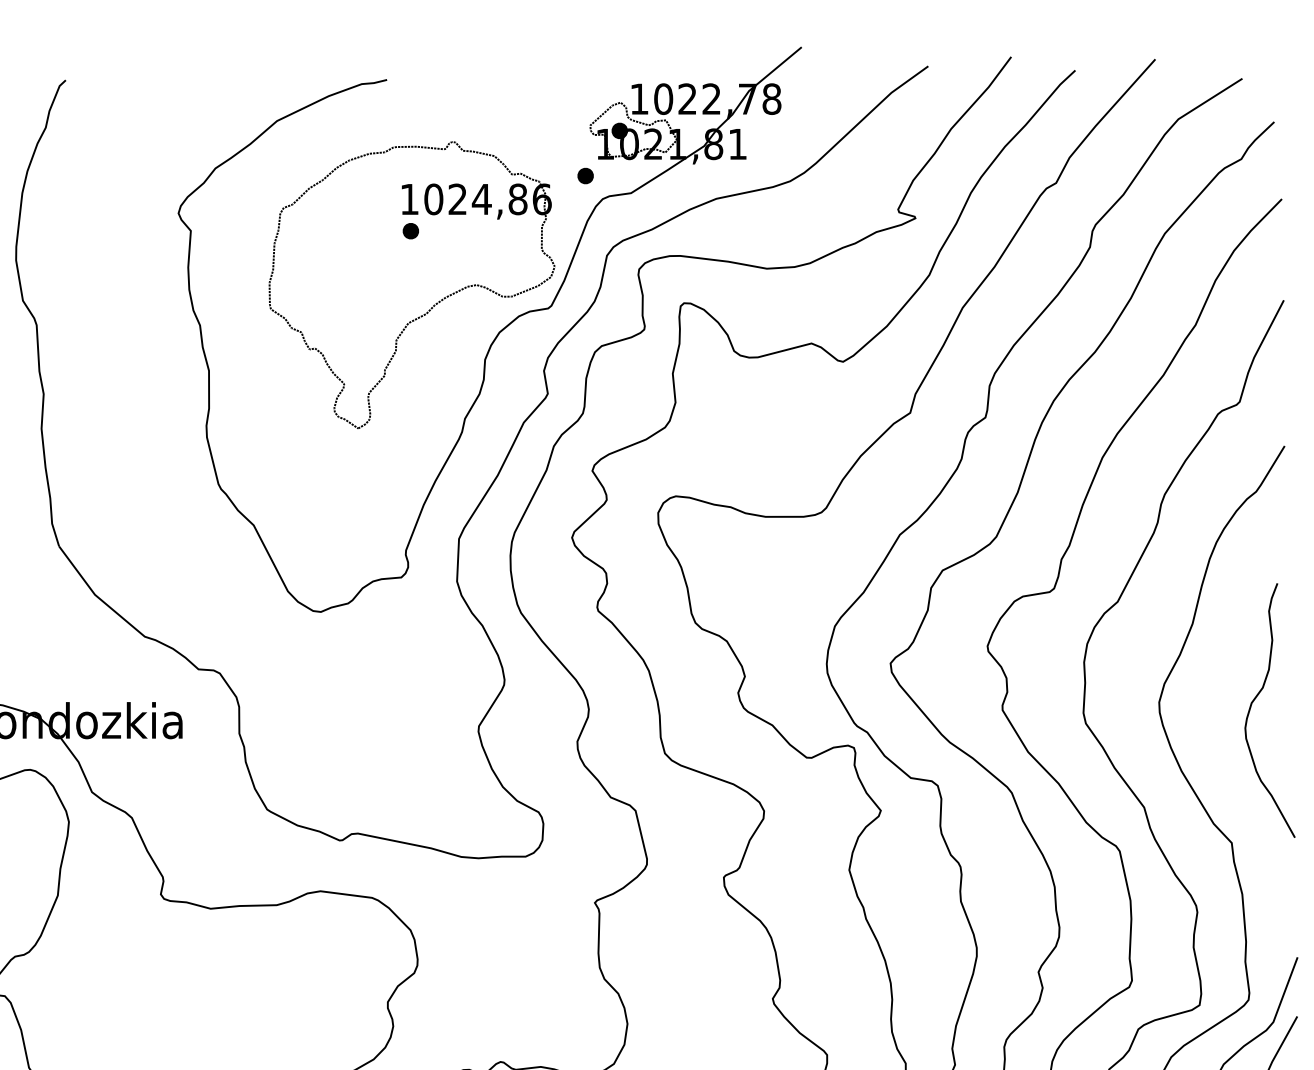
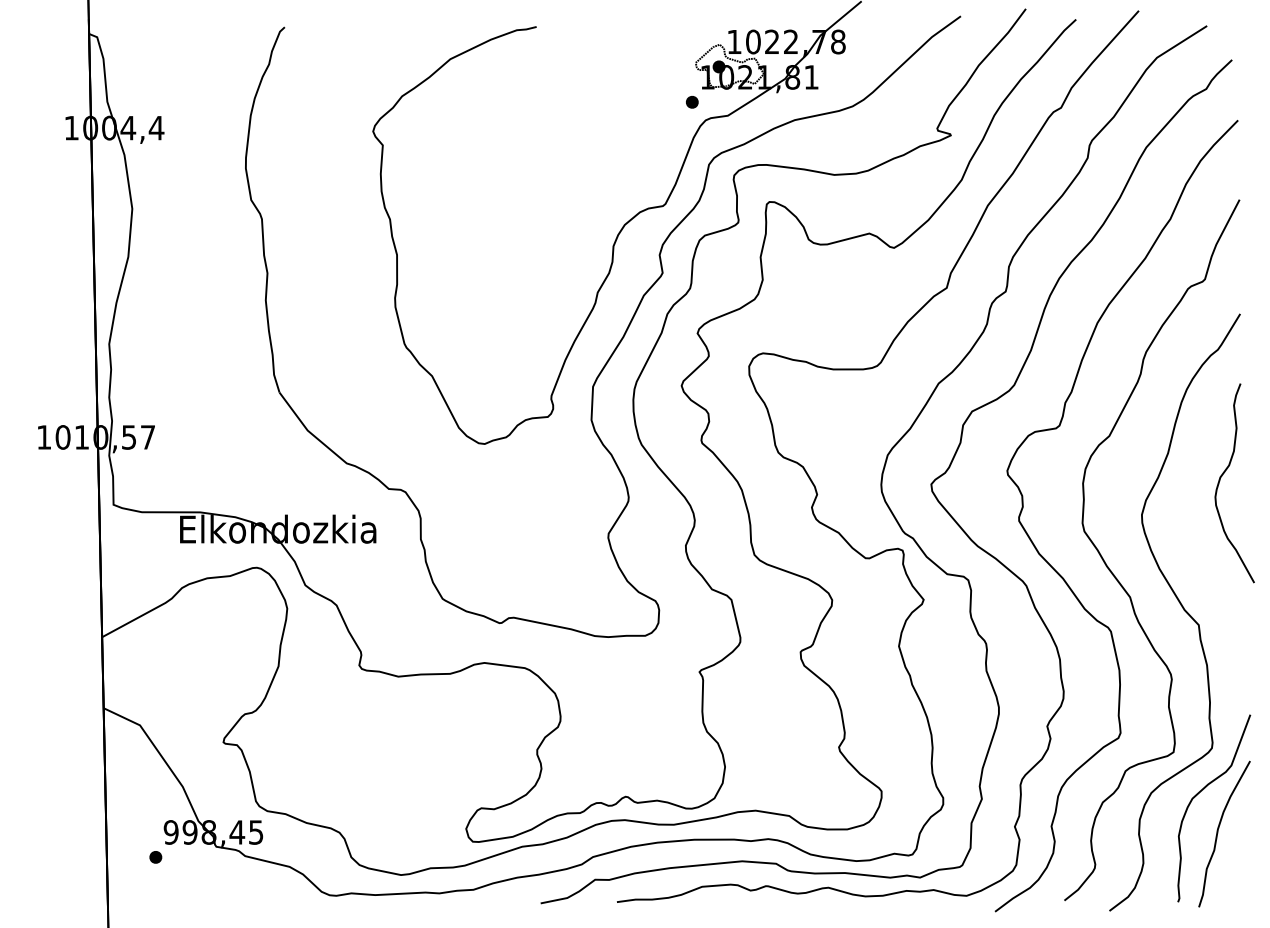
part: (411, 284) -> (555, 187), removed
curve: (1254, 701) -> (1222, 476), moved

